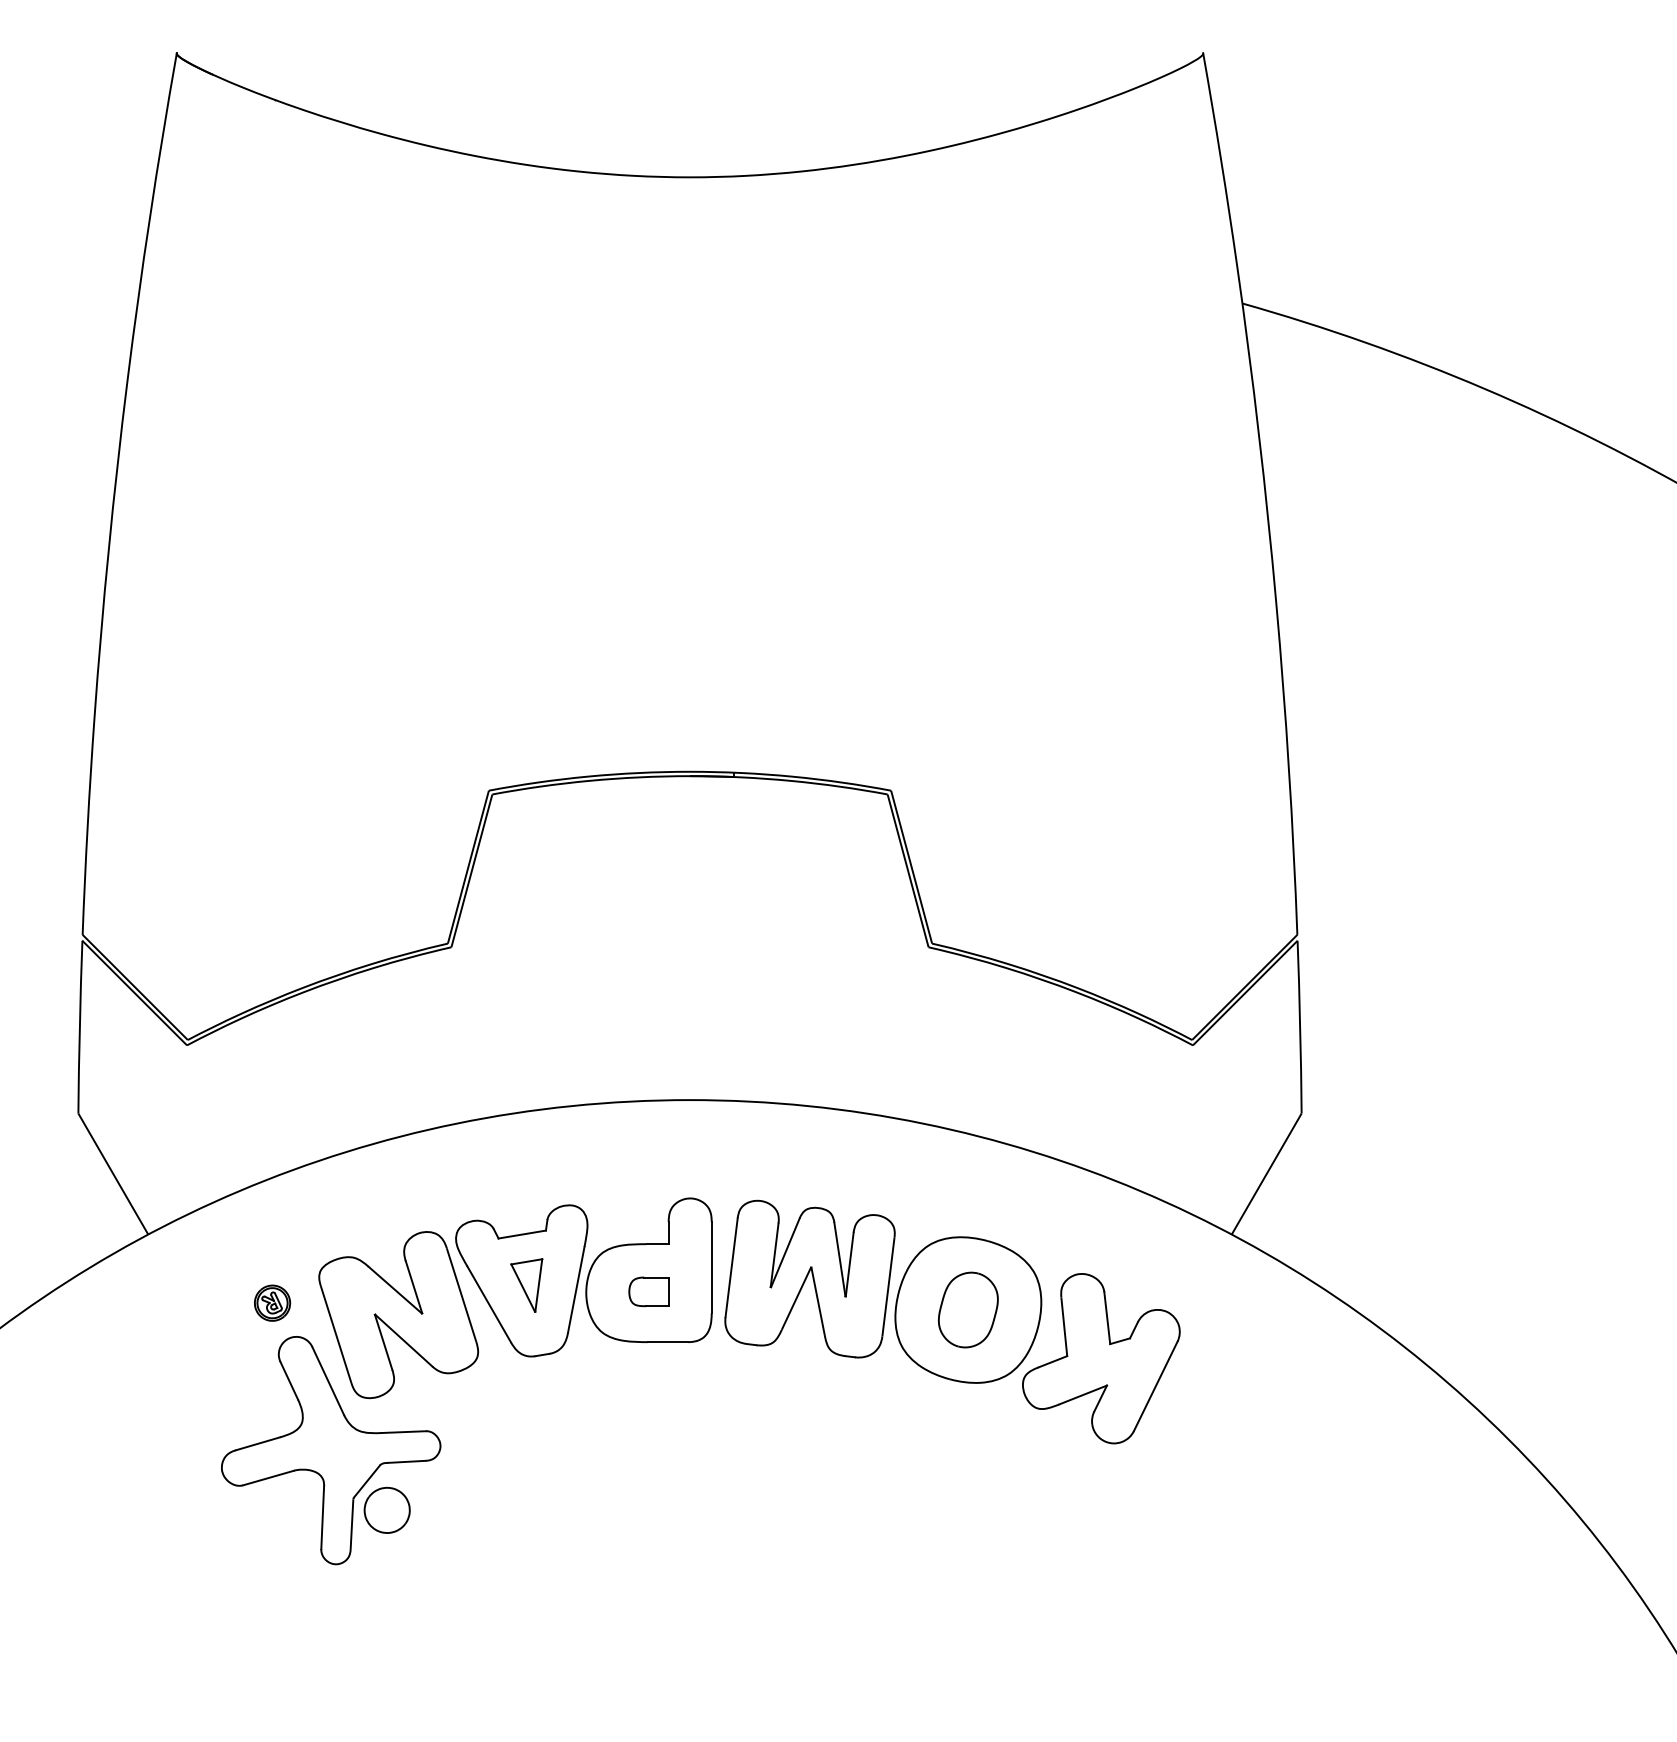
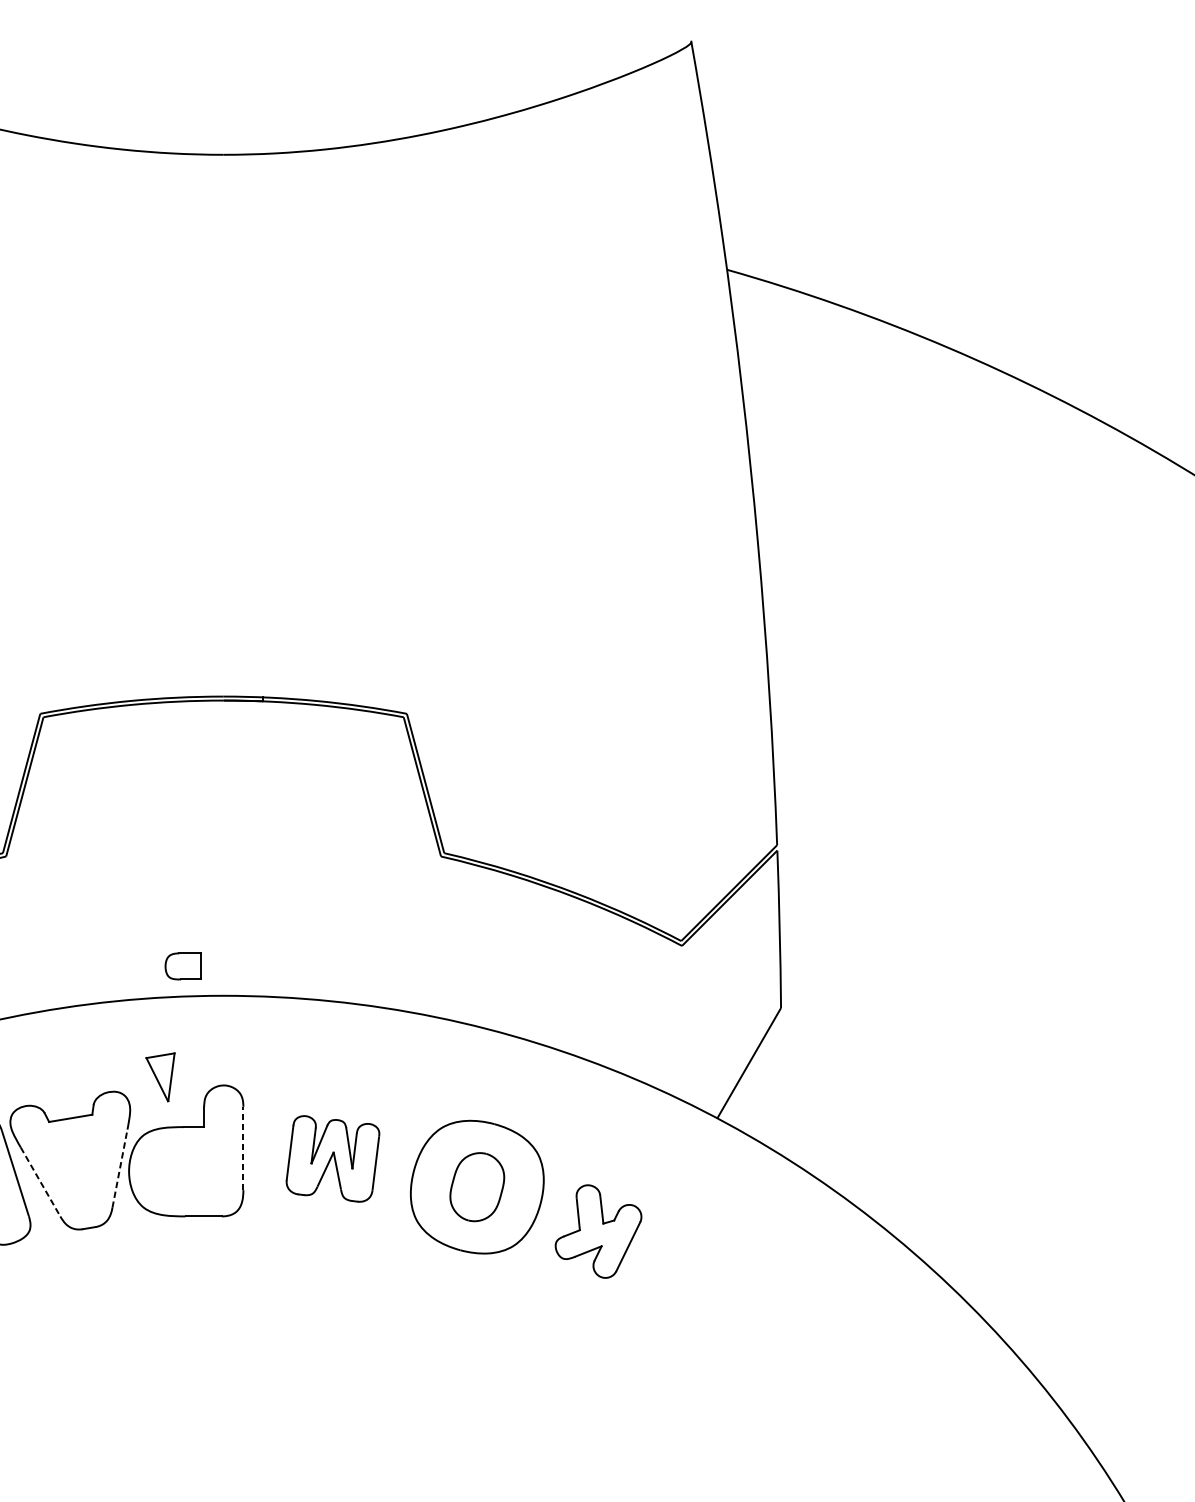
line: (711, 1267) -> (243, 1148), solid -> dashed
part: (809, 1278) -> (332, 1158), size x0.6
part: (526, 1285) -> (160, 1077), moved
line: (576, 1289) -> (120, 1168), solid -> dashed
part: (648, 1291) -> (183, 966), moved
line: (489, 1304) -> (40, 1182), solid -> dashed
part: (1101, 1358) -> (598, 1231), size x0.6

